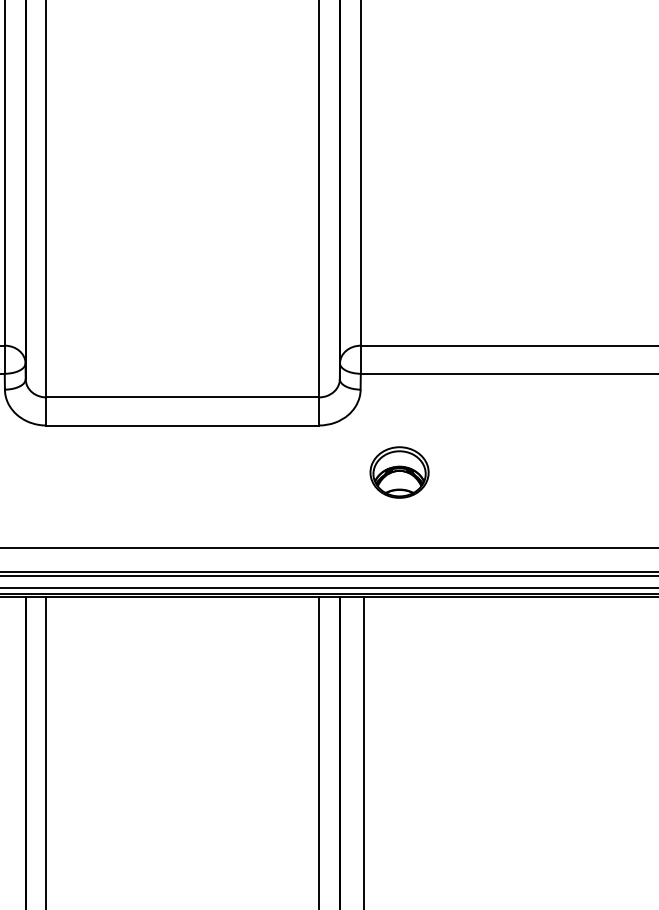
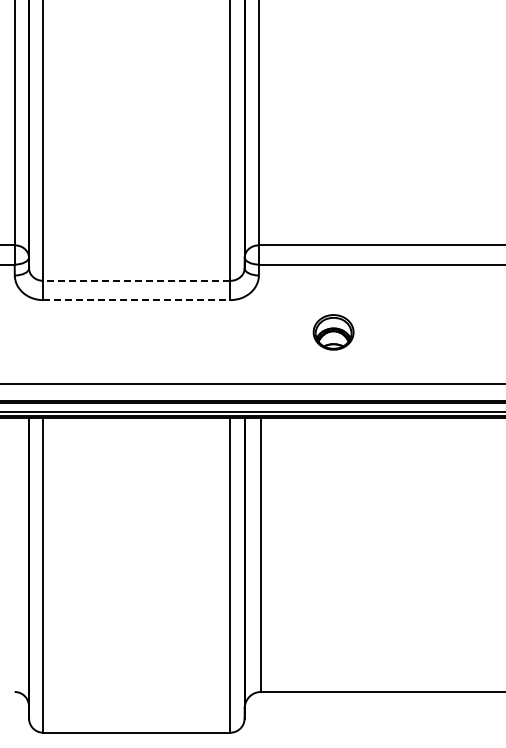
line: (182, 396) -> (136, 280), solid -> dashed
line: (182, 426) -> (136, 300), solid -> dashed
part: (399, 472) -> (333, 332), moved

